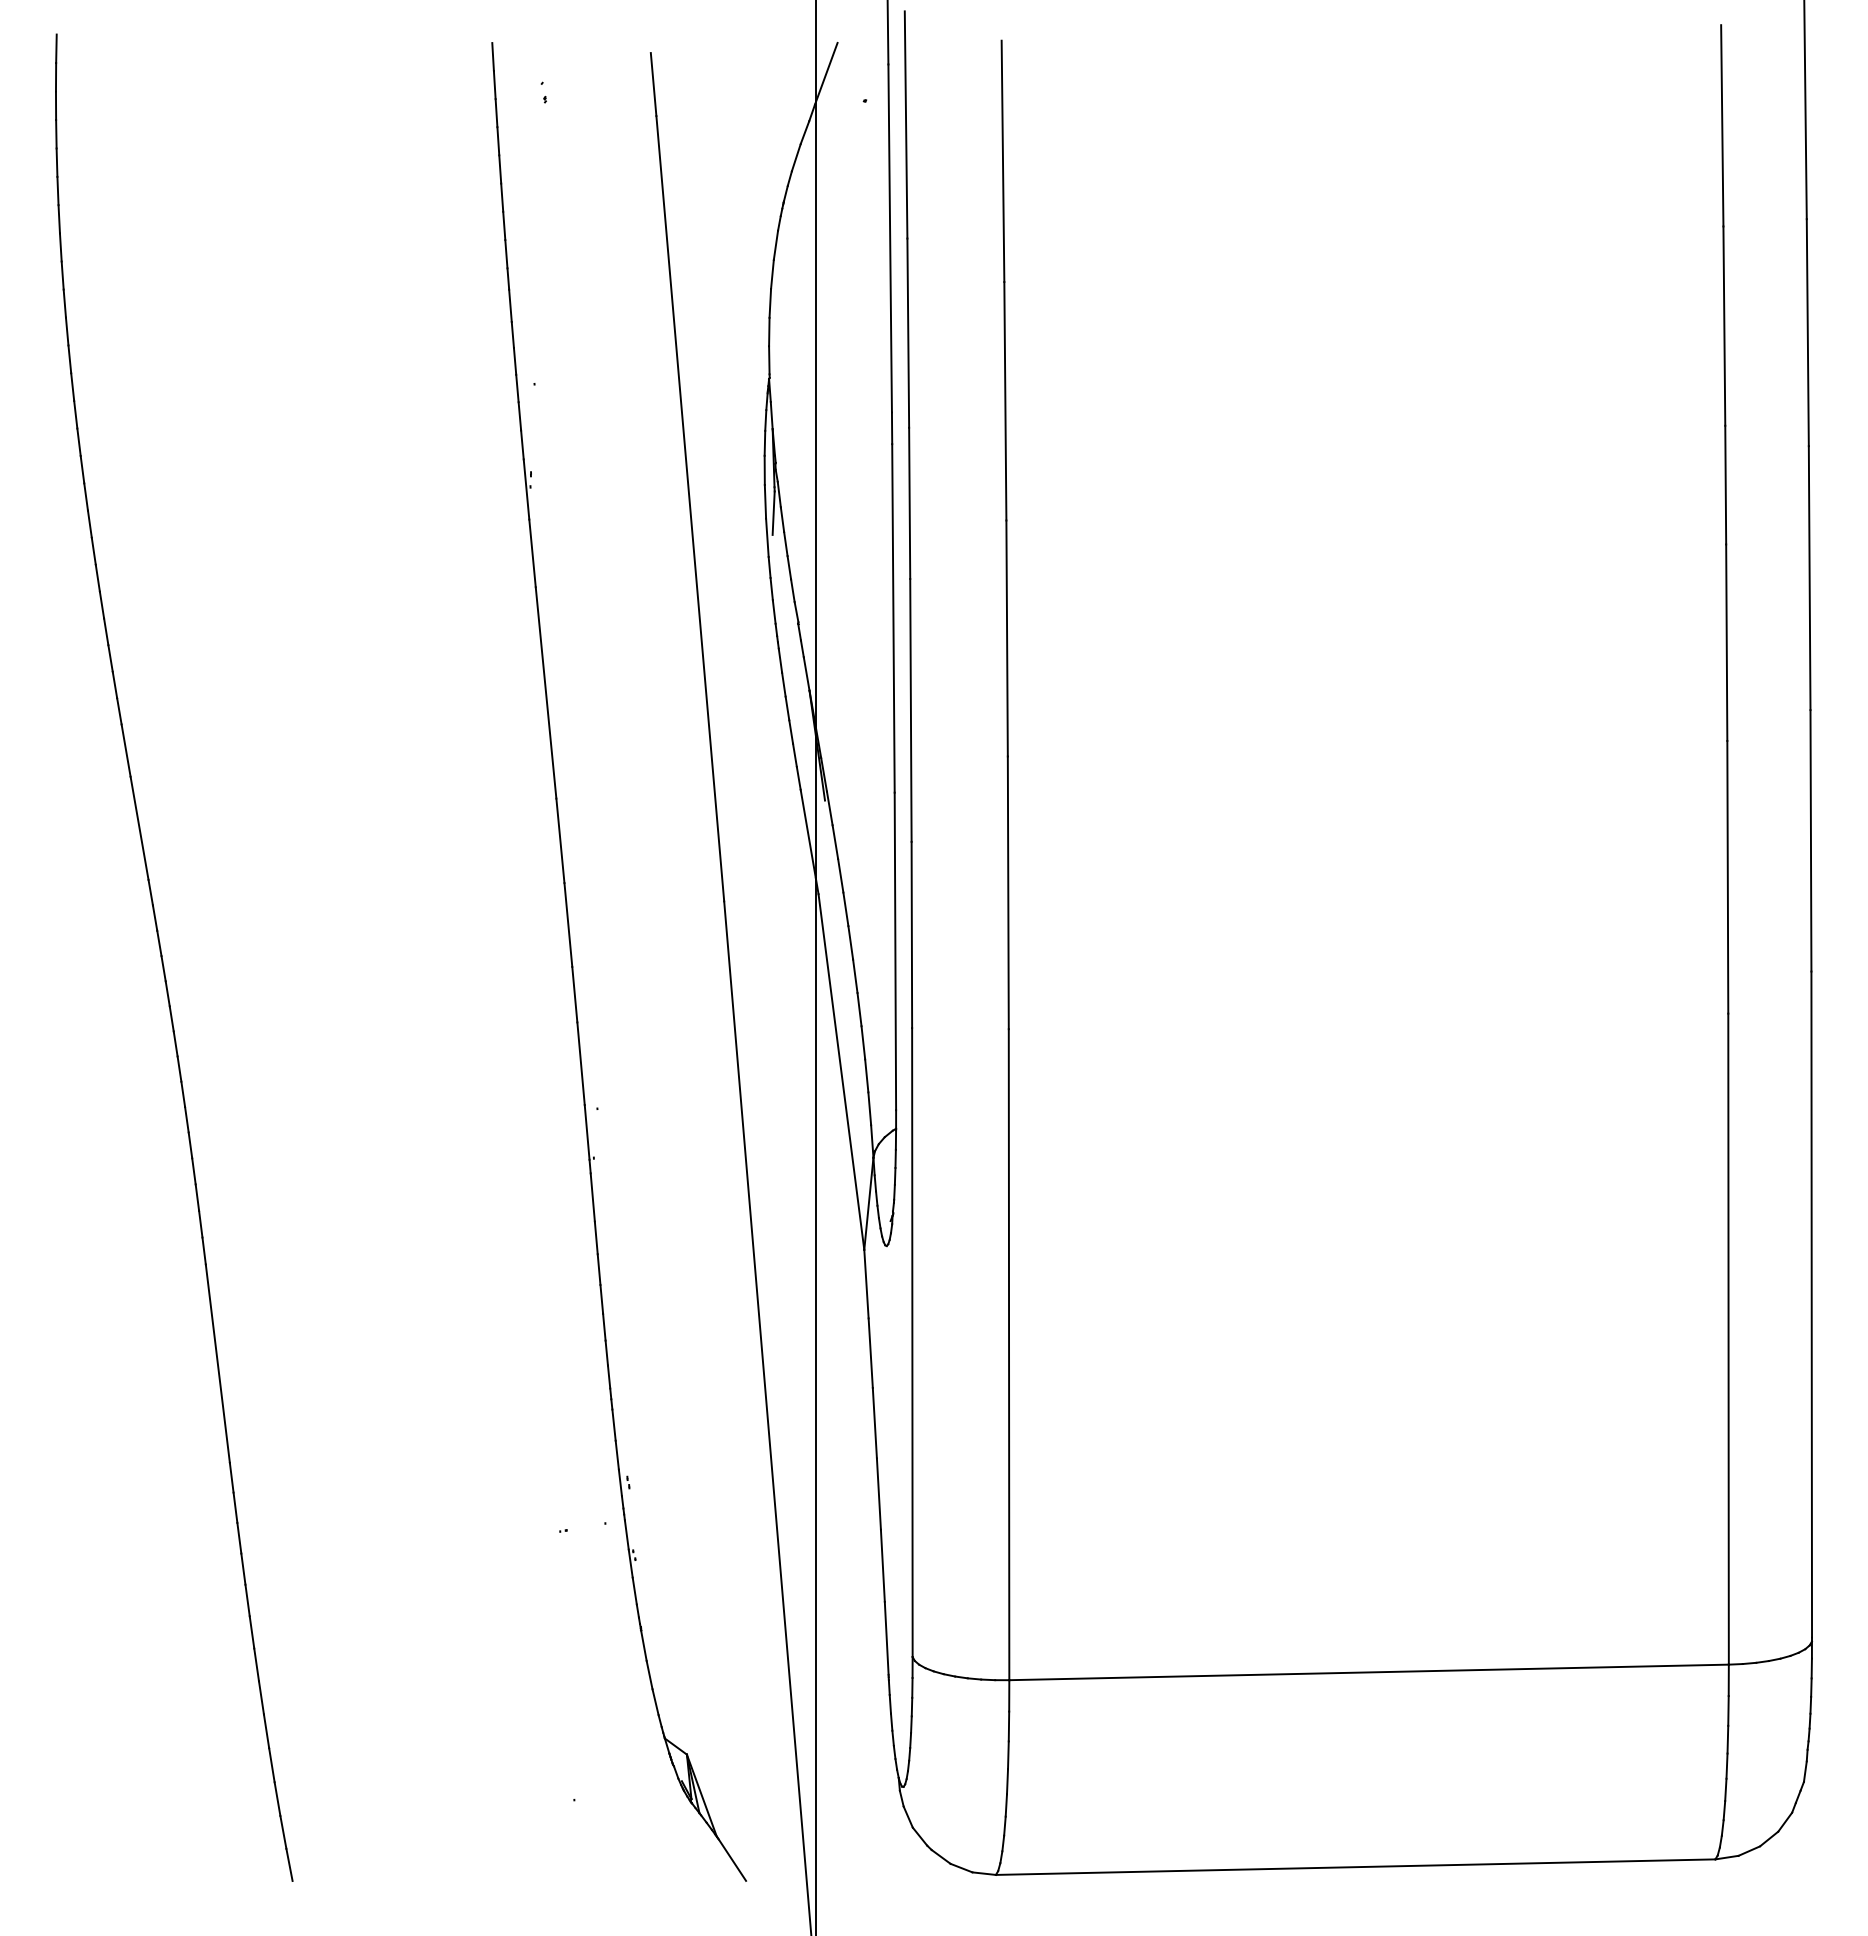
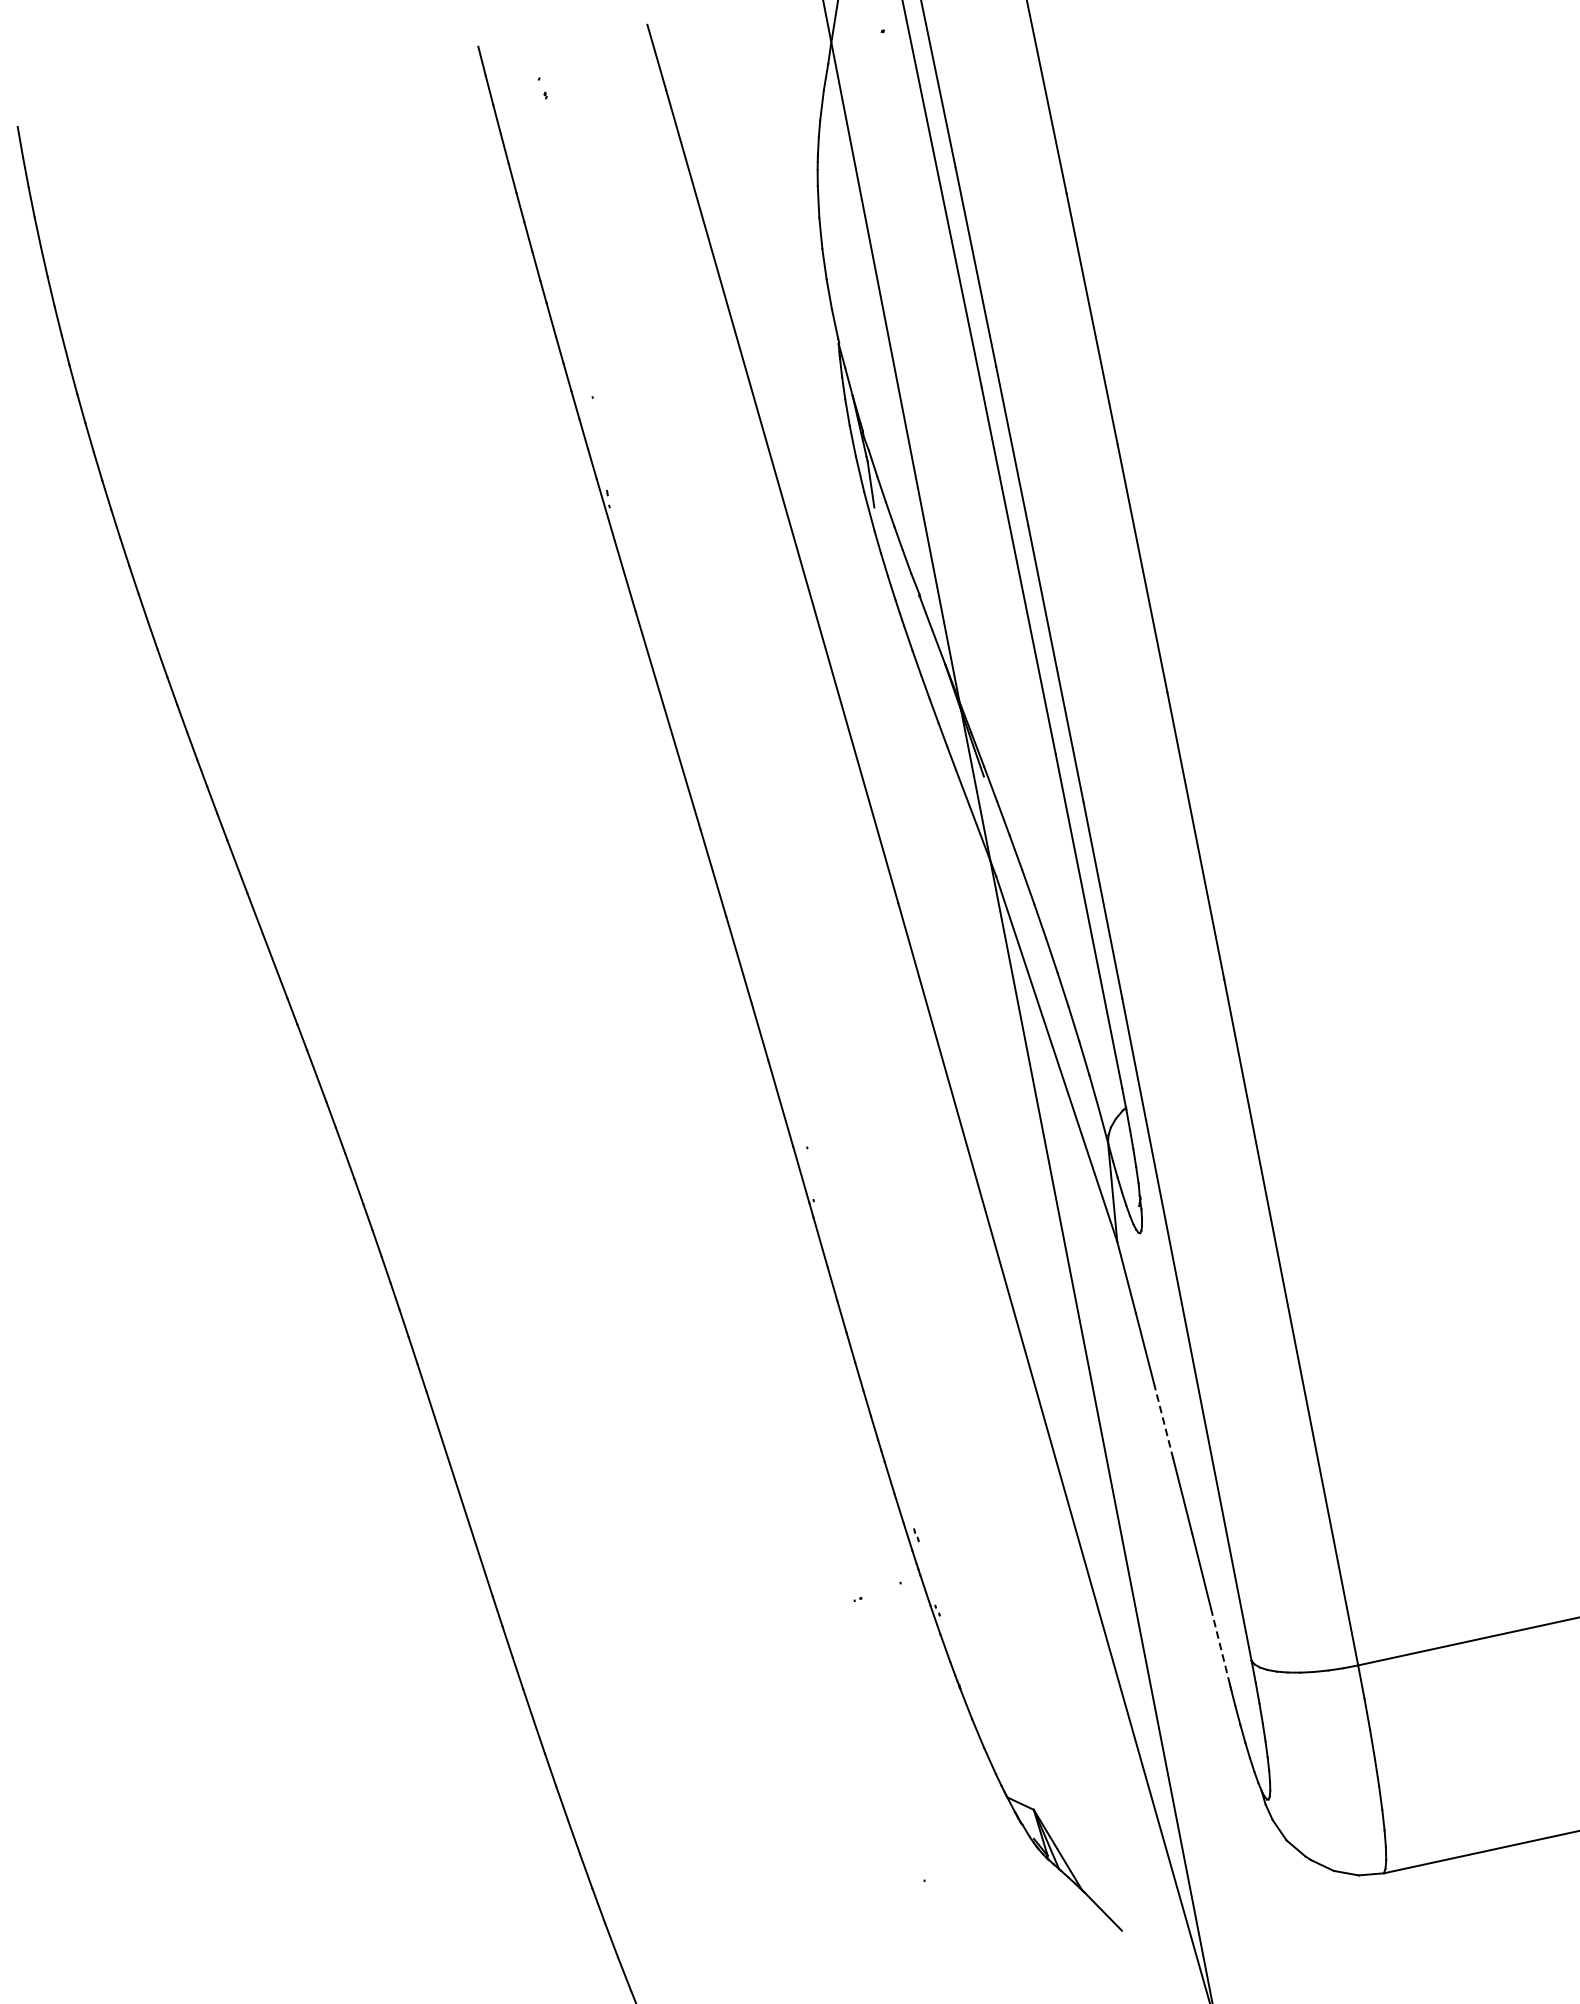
line: (874, 1422) -> (1163, 1421), solid -> dashed
line: (886, 1638) -> (1220, 1646), solid -> dashed

